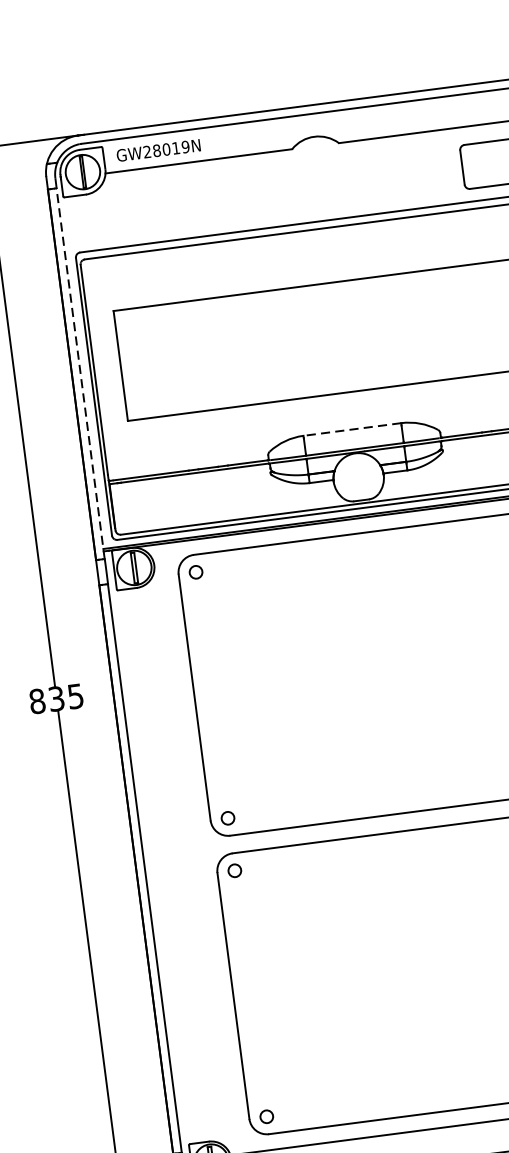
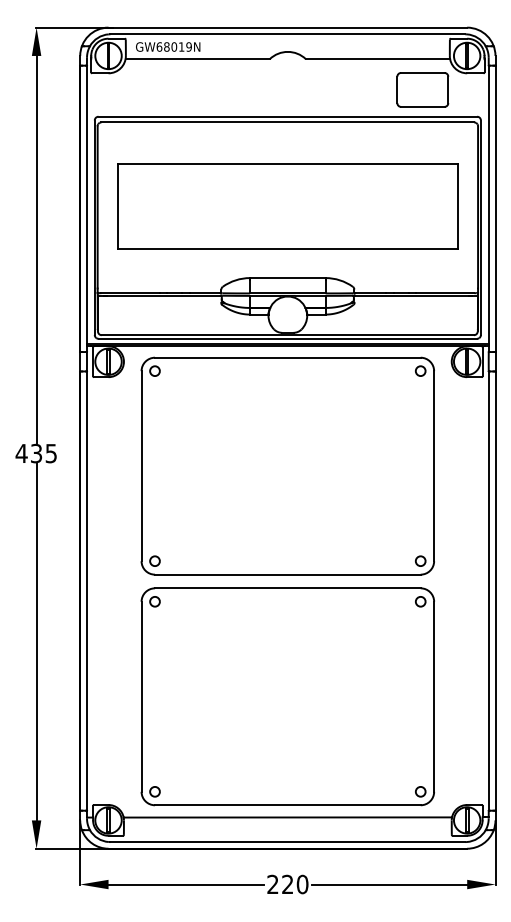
text: (147, 151) -> (159, 46), GW28019N -> GW68019N
line: (80, 373) -> (86, 208), dashed -> solid
line: (351, 430) -> (287, 278), dashed -> solid
text: (37, 701) -> (21, 453), 835 -> 435

